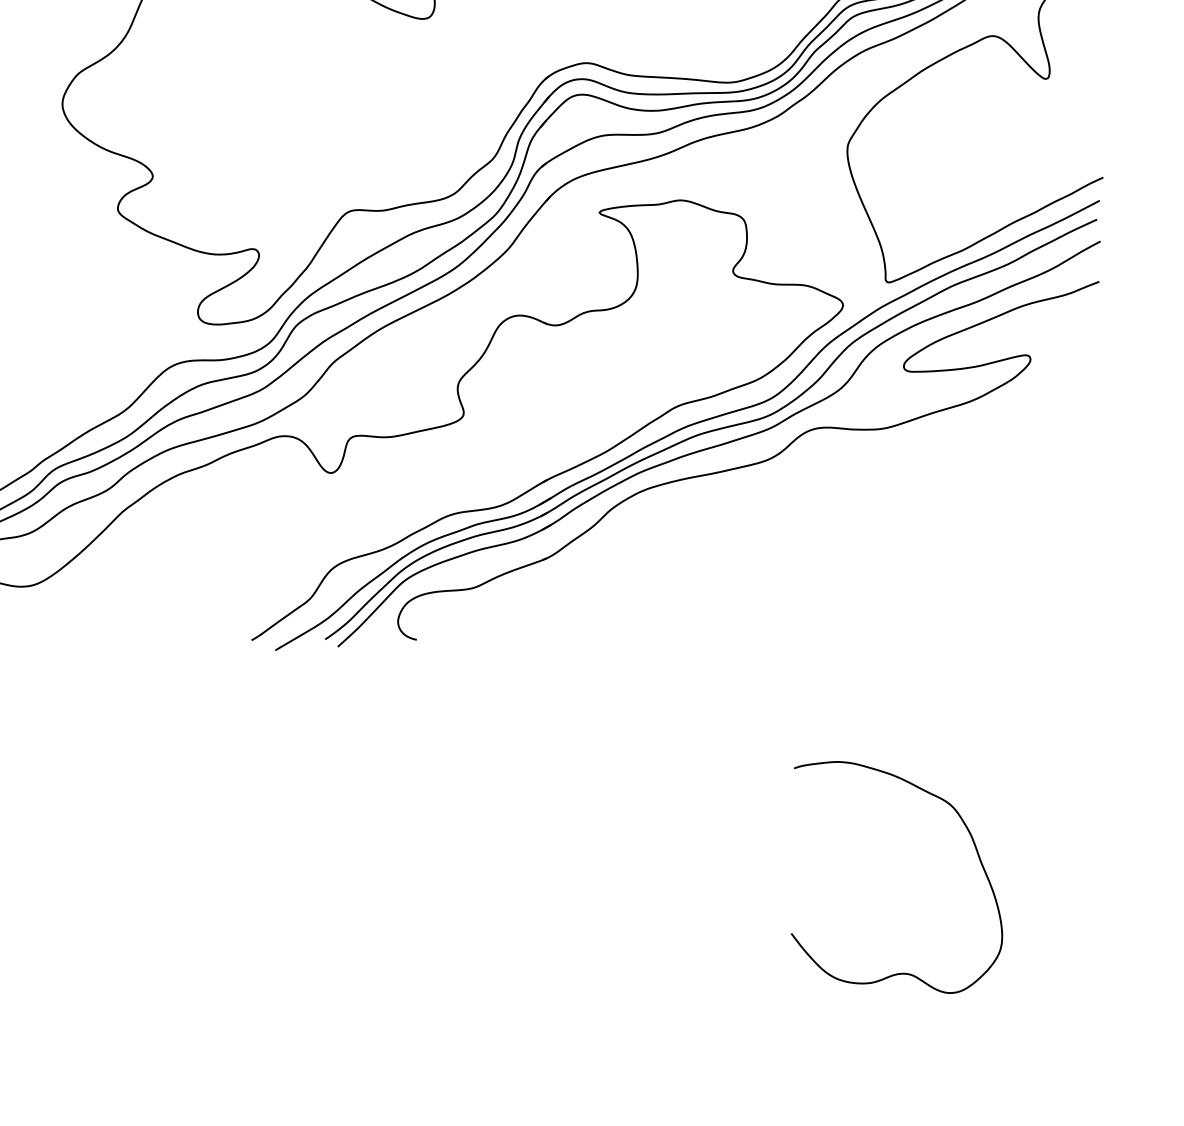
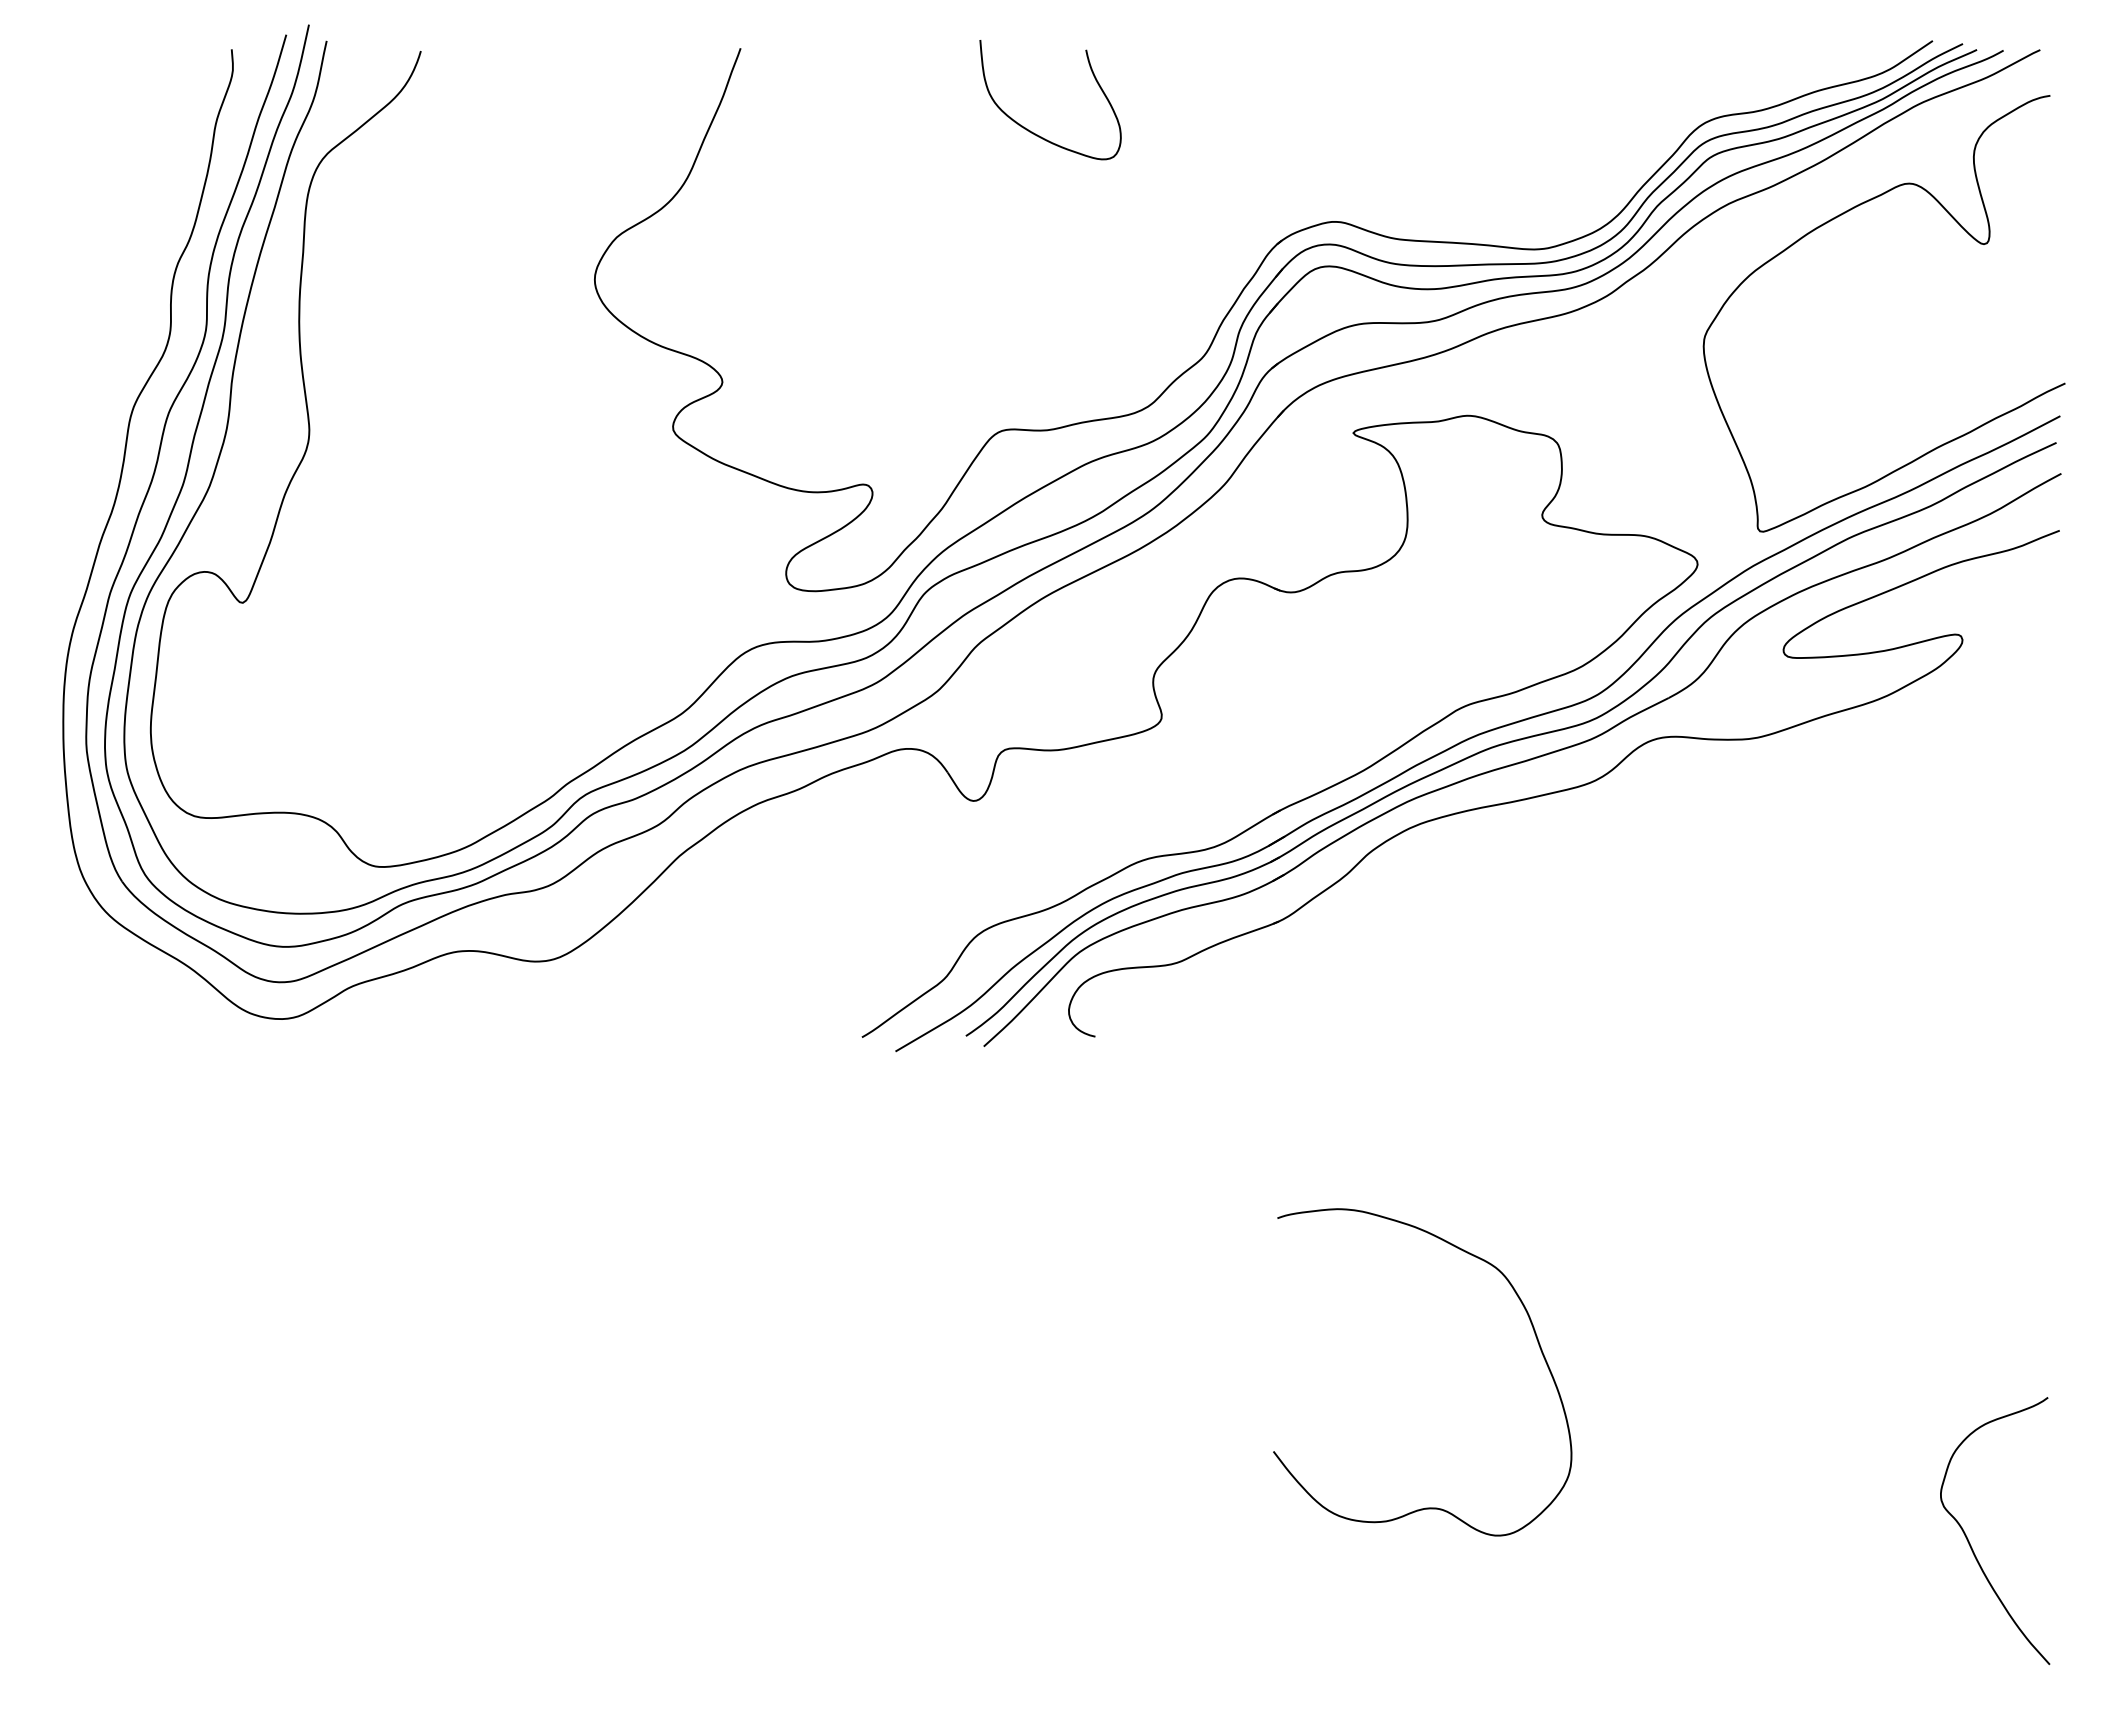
curve: (976, 850) -> (1534, 1334), moved
curve: (1034, 995) -> (1968, 1538), added

